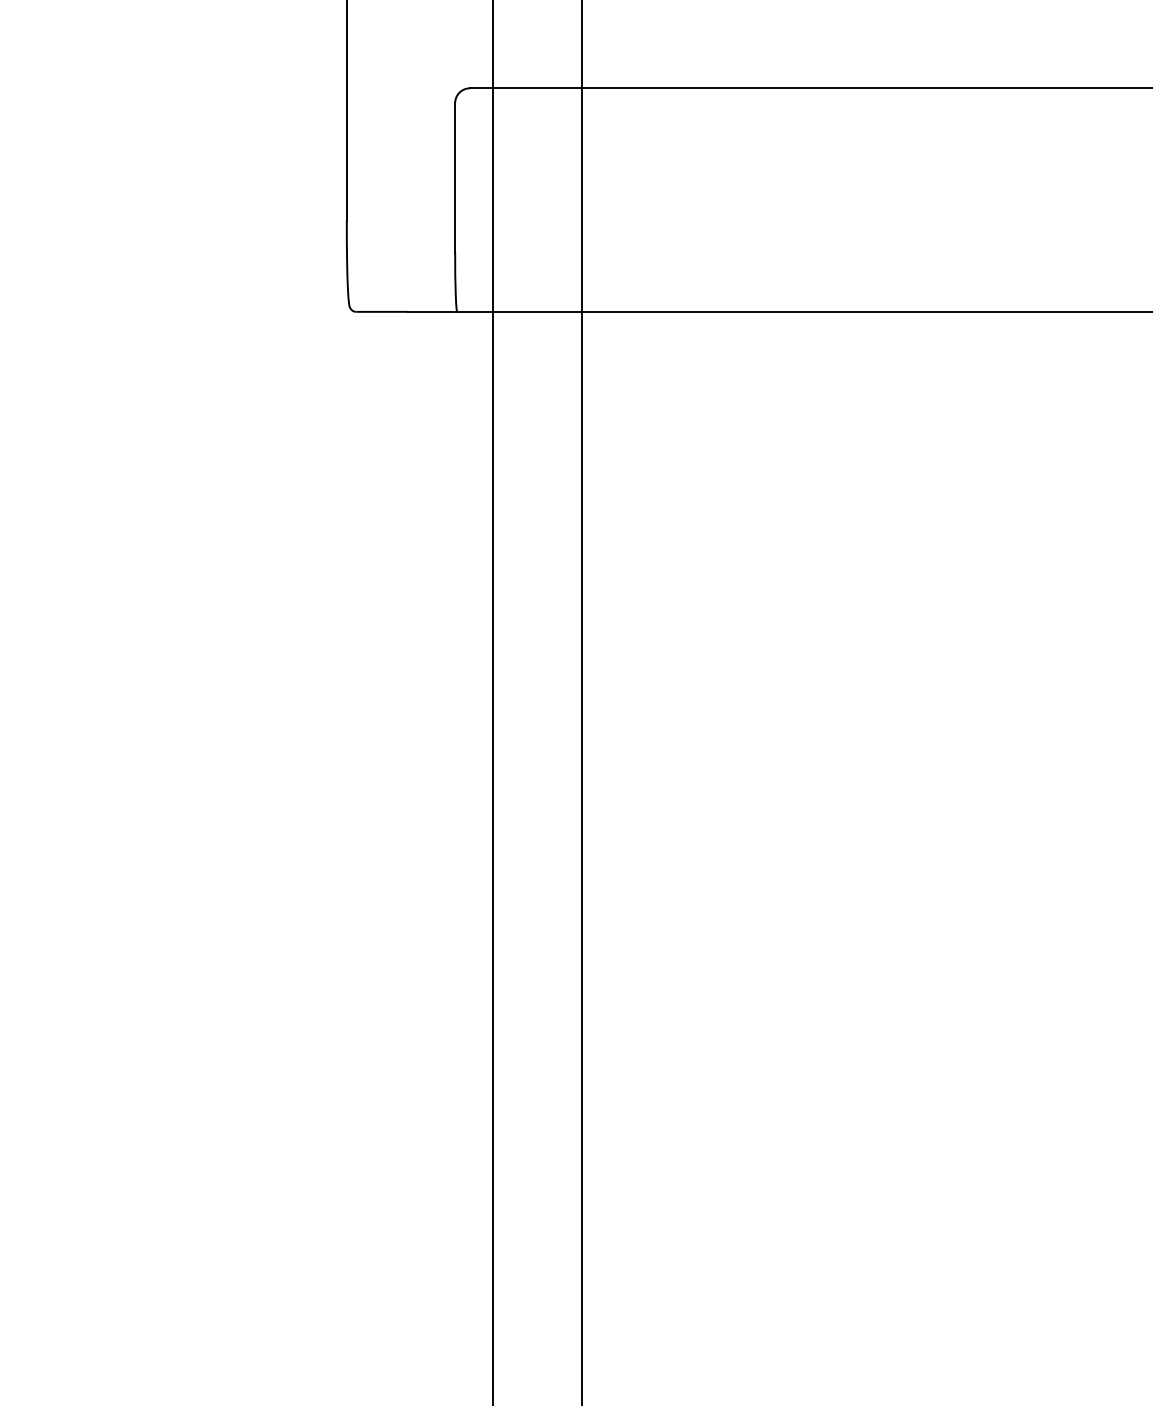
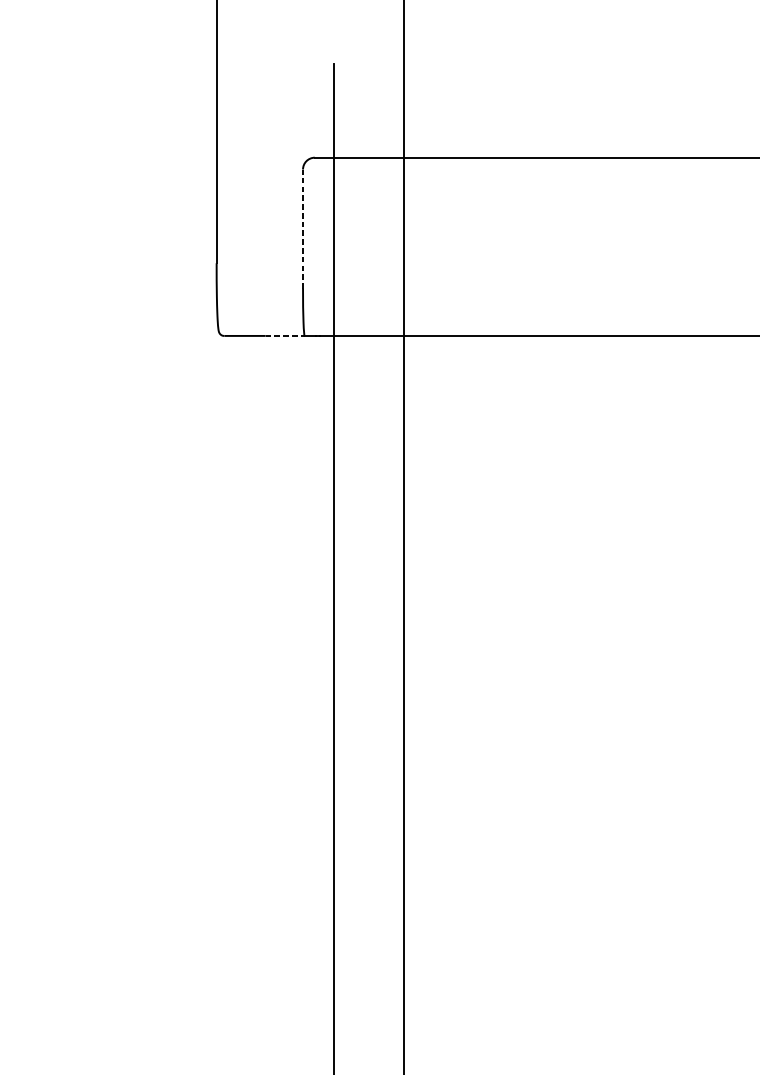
line: (455, 177) -> (303, 228), solid -> dashed
line: (433, 311) -> (285, 335), solid -> dashed

